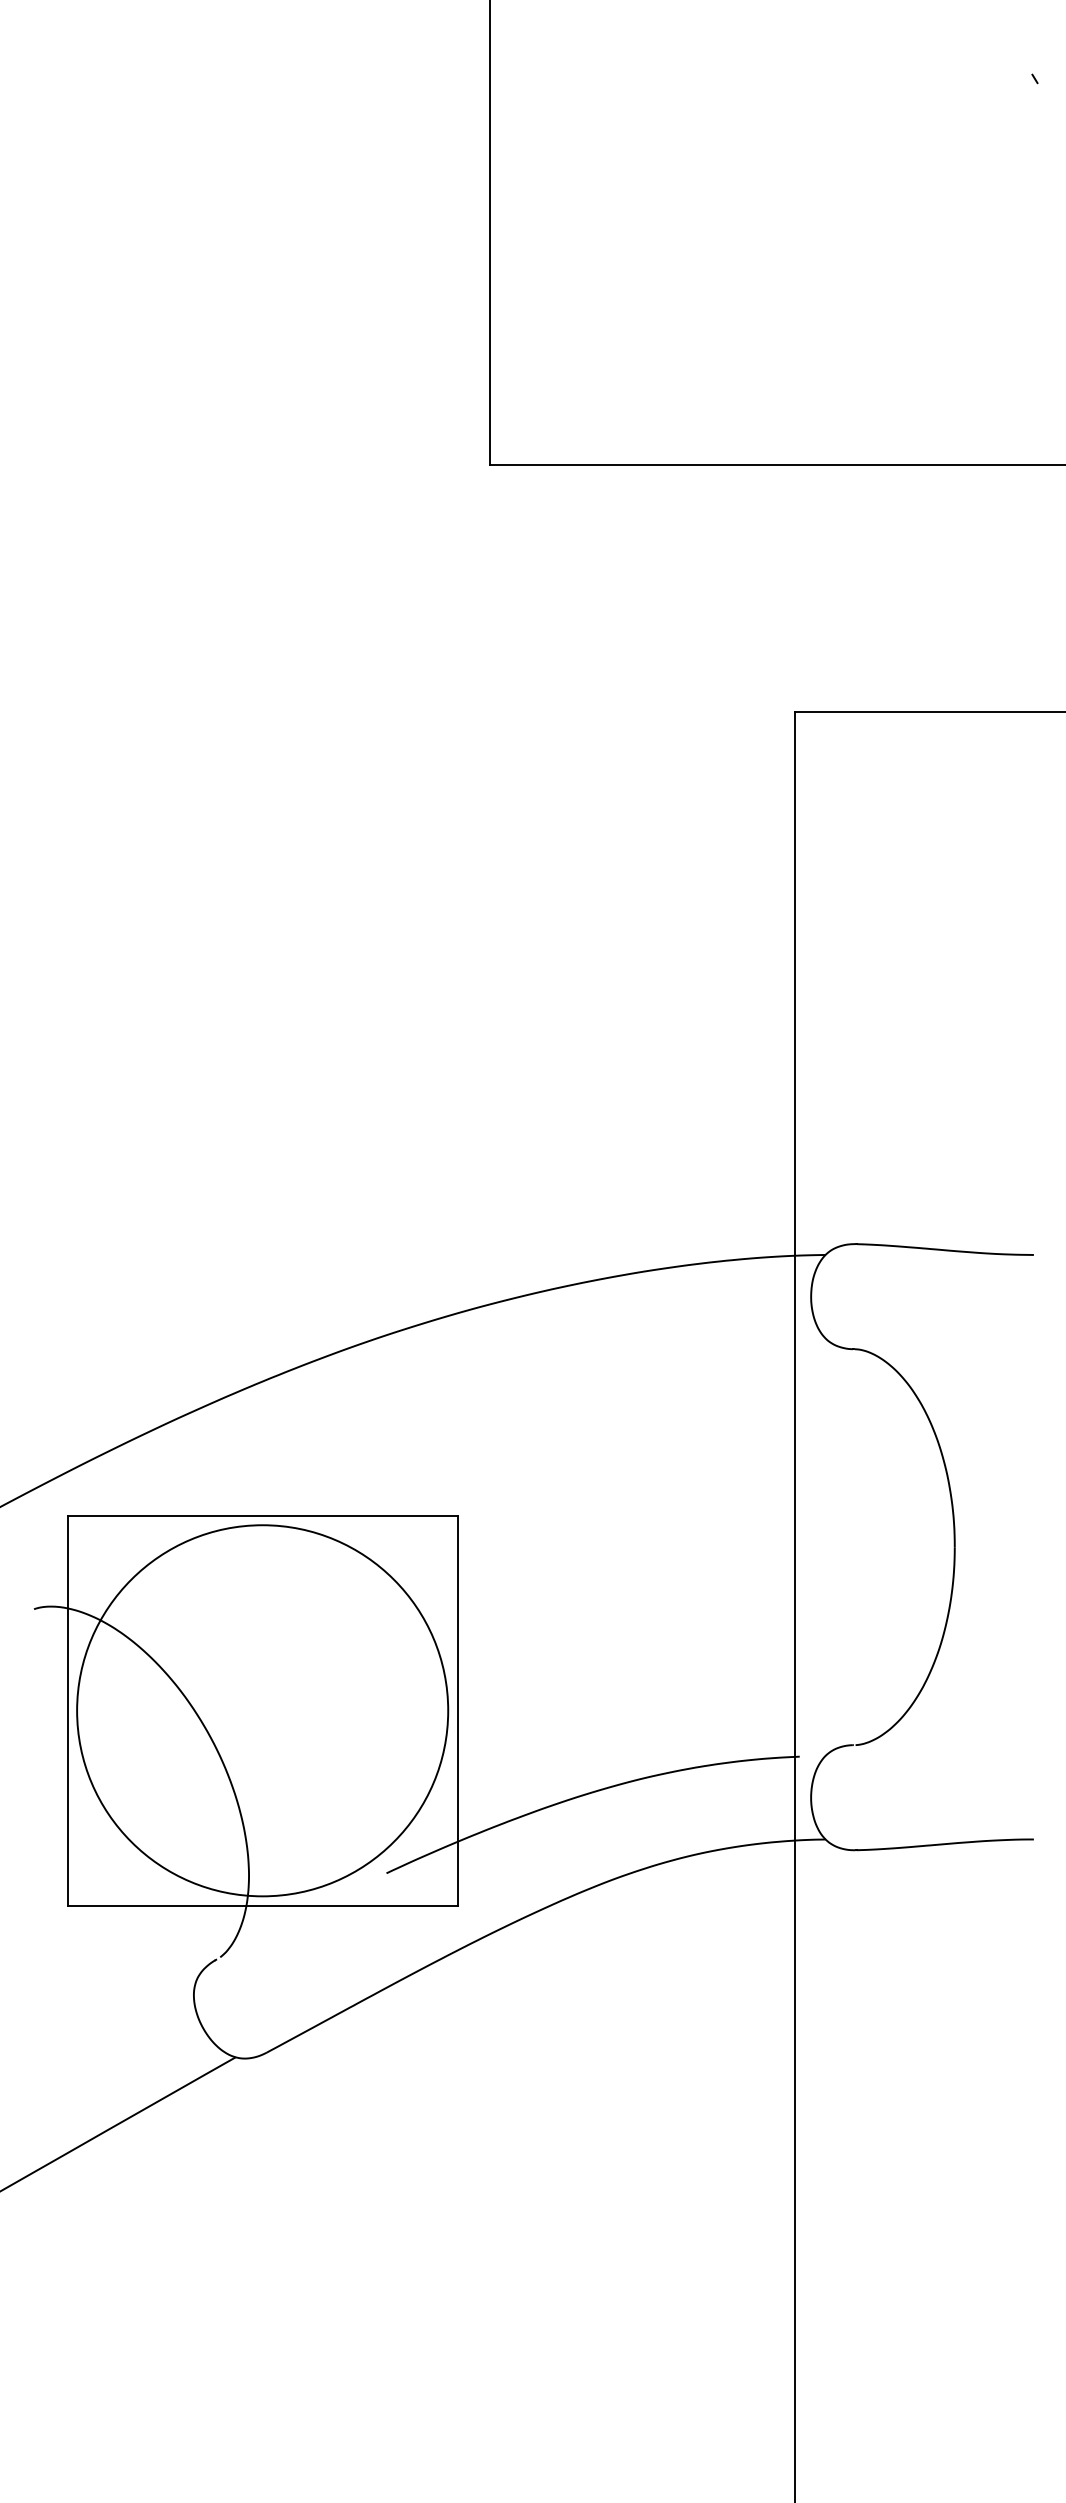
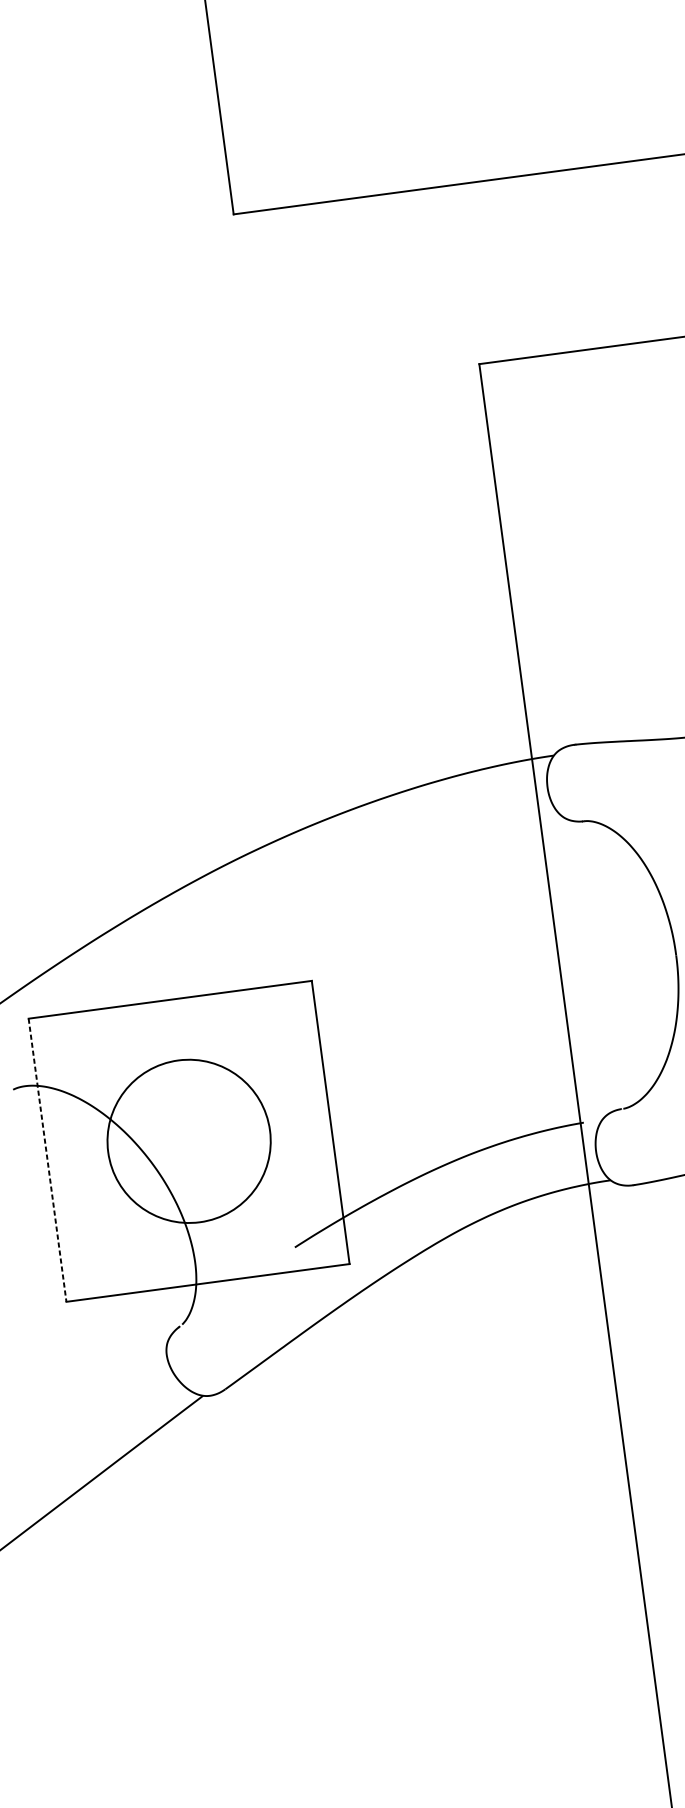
line: (67, 1710) -> (47, 1160), solid -> dashed
circle: (262, 1710) -> (188, 1141), size x0.6

